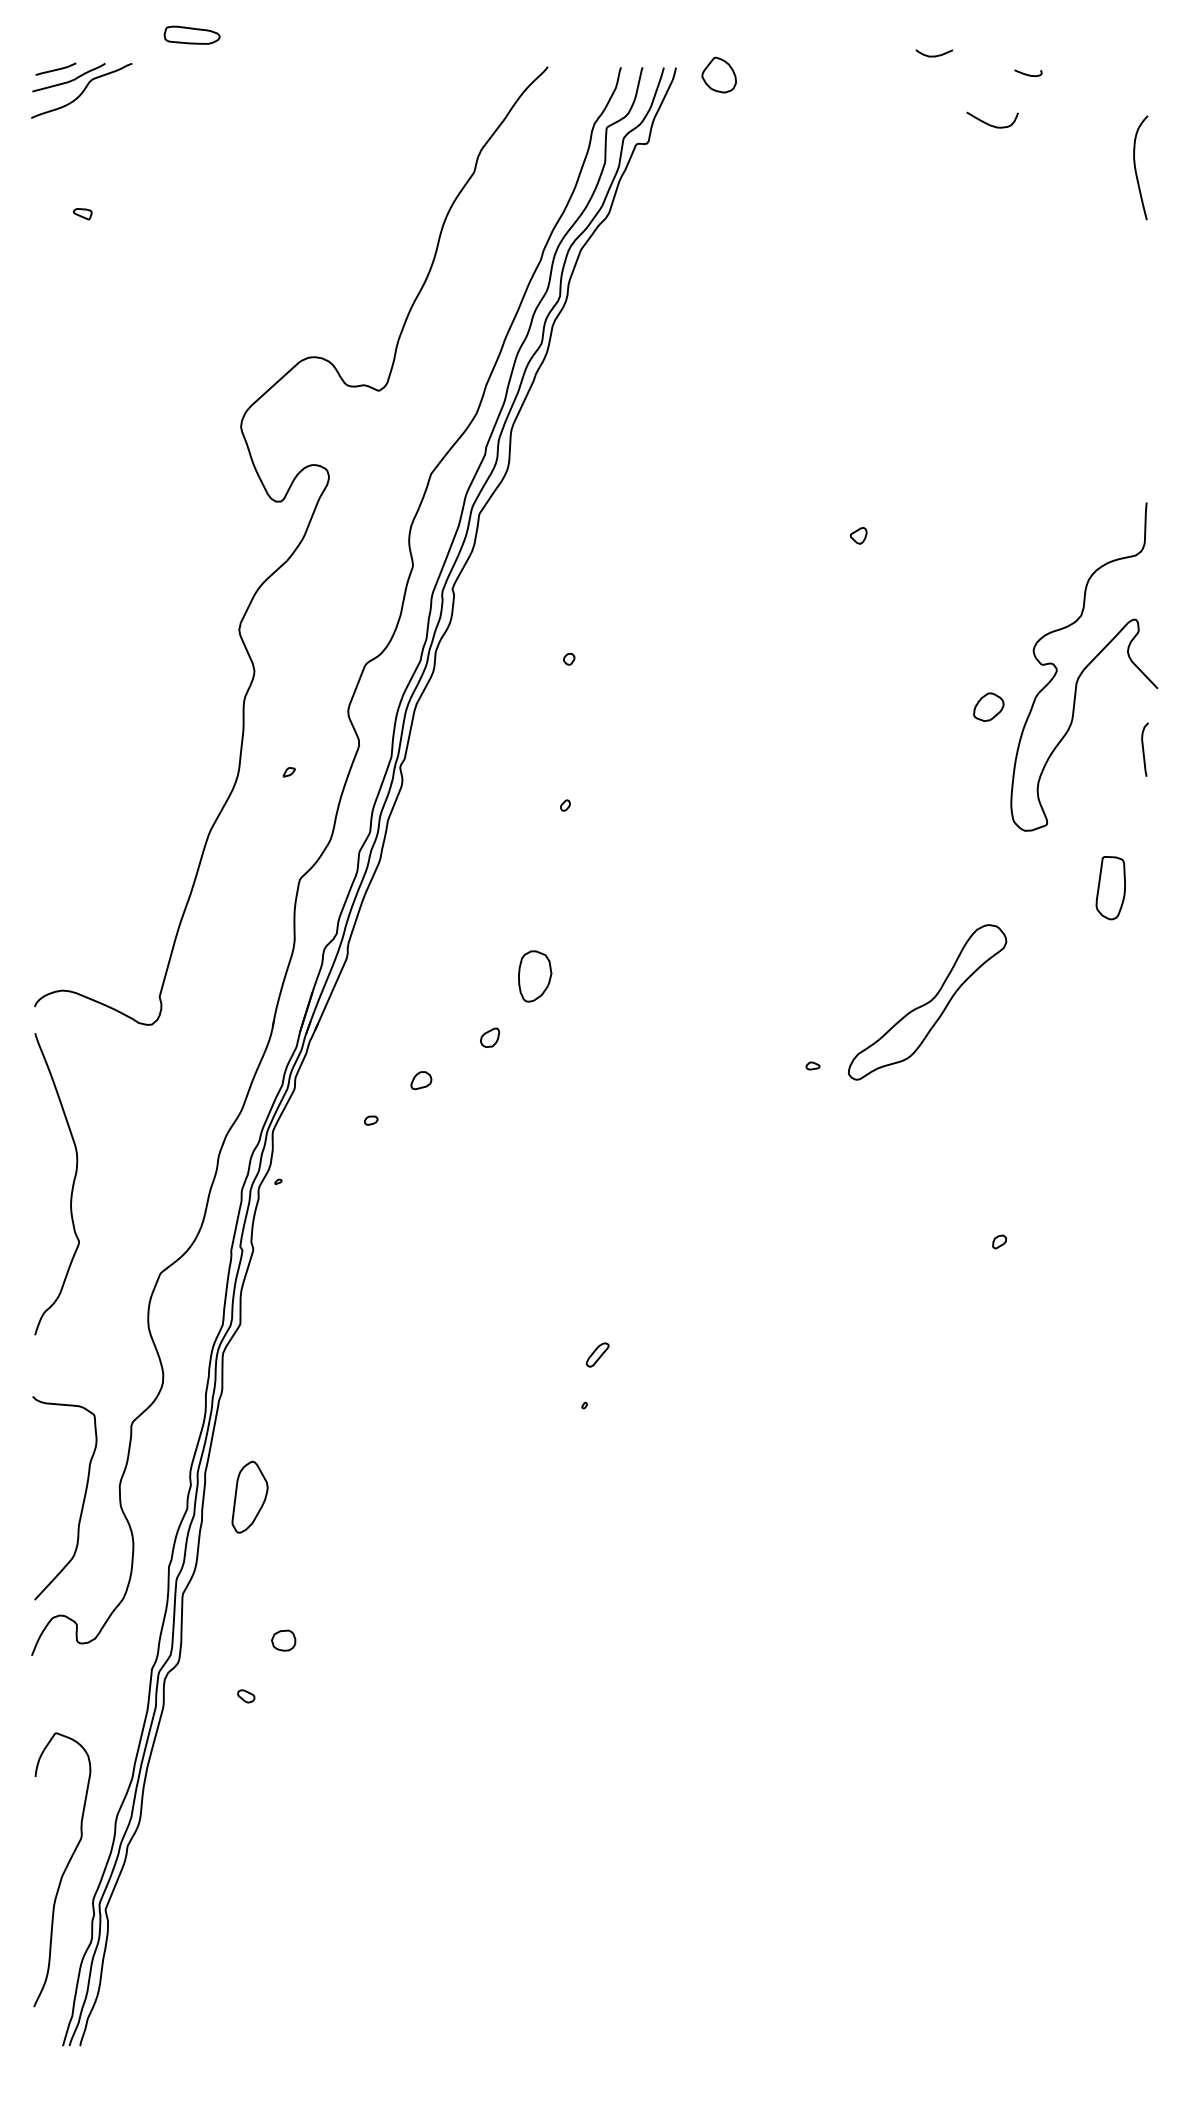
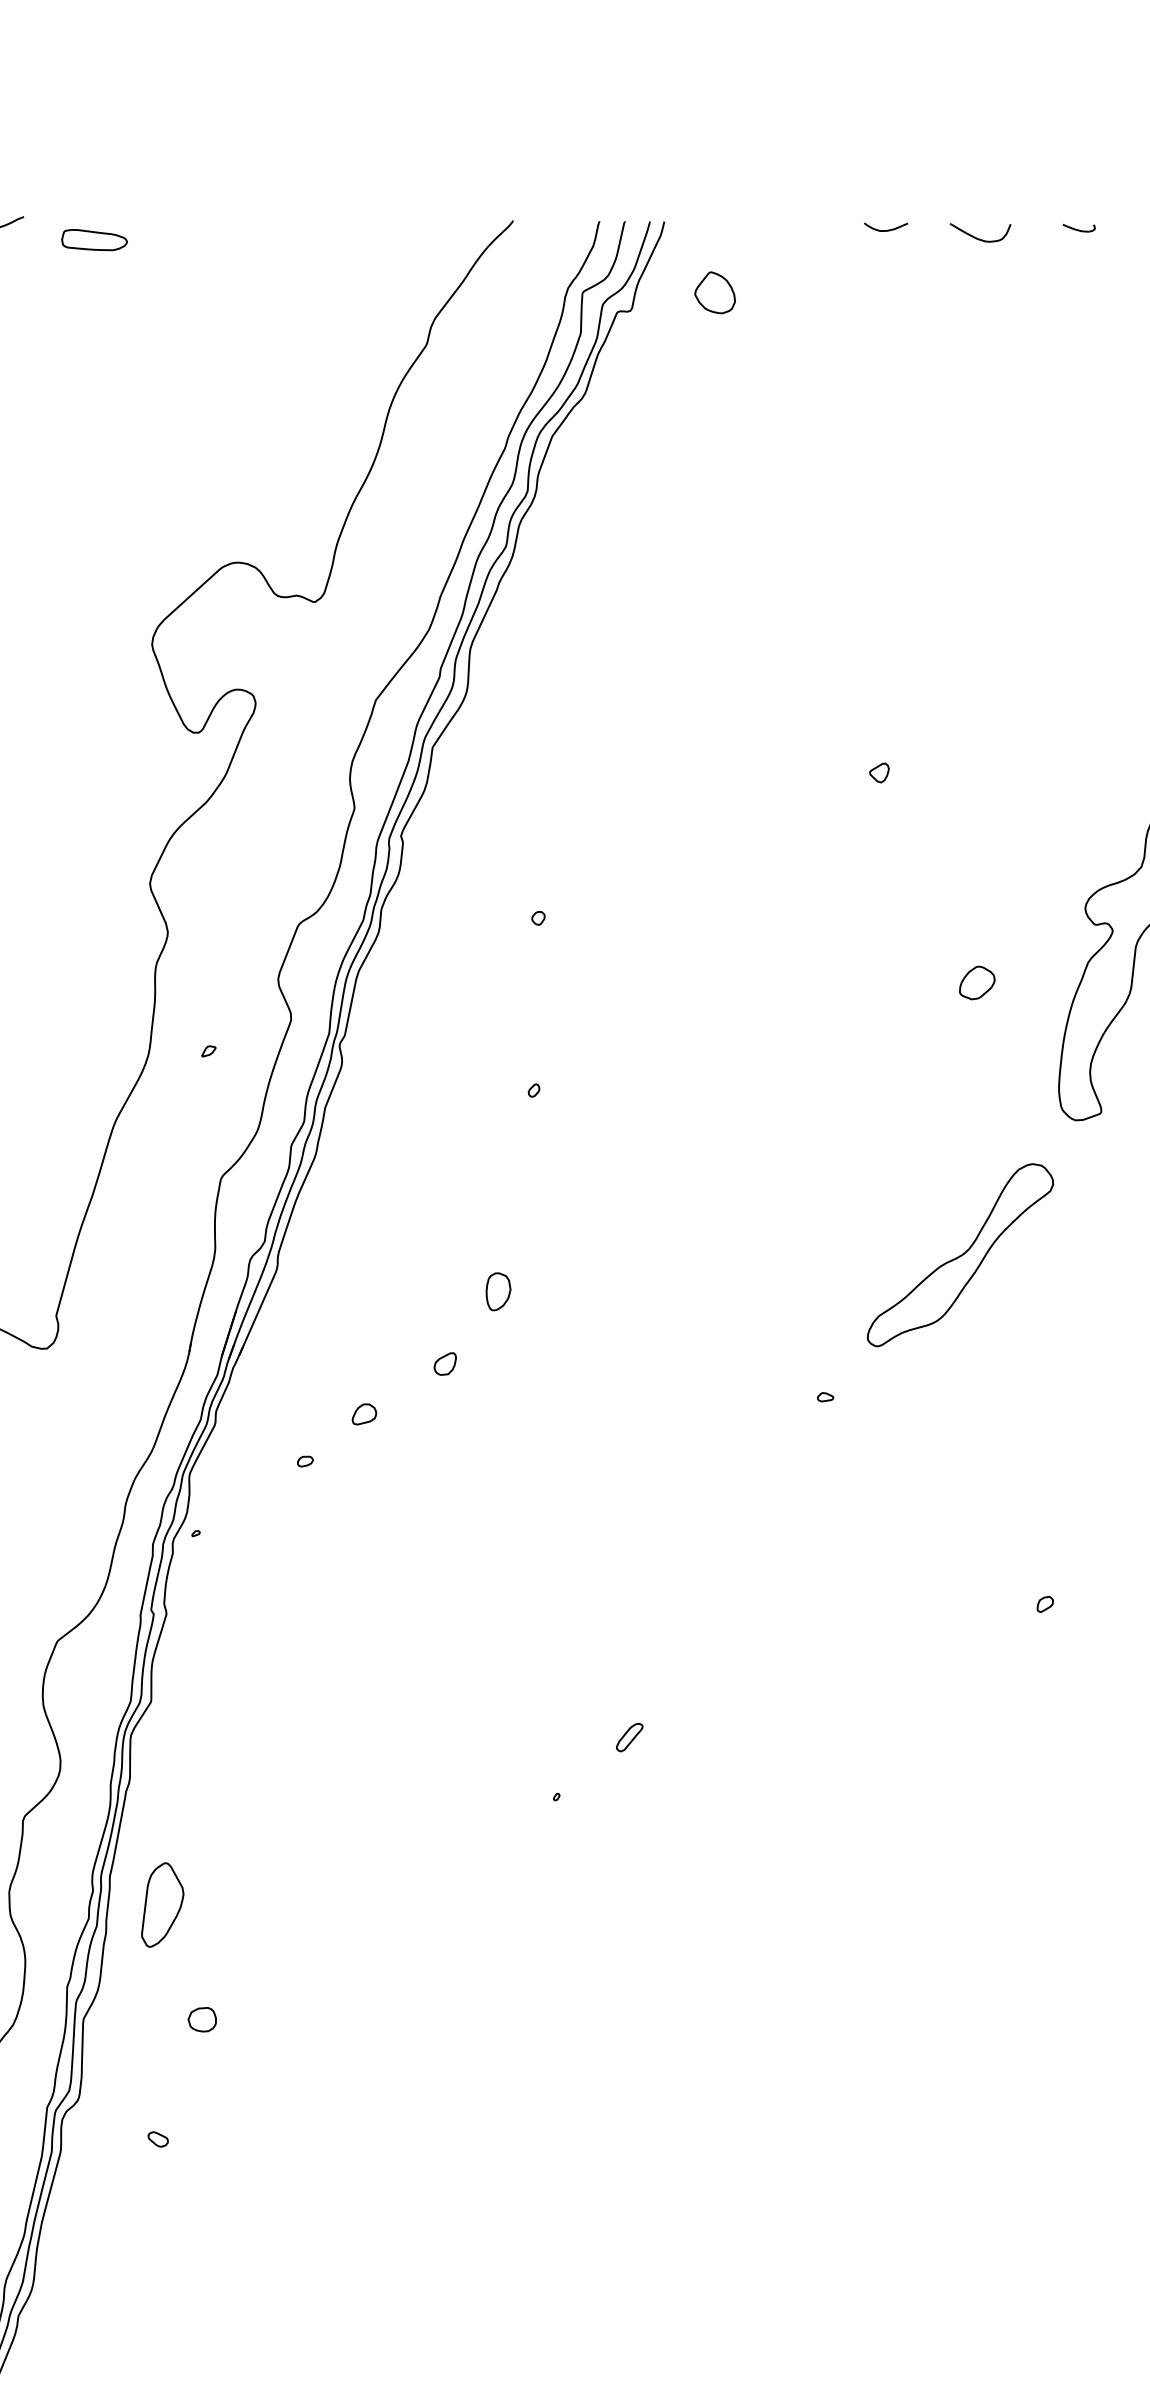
part: (191, 34) -> (93, 239), moved
curve: (934, 55) -> (886, 229), moved
part: (718, 74) -> (714, 292), moved
curve: (991, 124) -> (979, 237), moved
part: (988, 706) -> (976, 982), moved
part: (535, 976) -> (498, 1291), size x0.62
part: (927, 1002) -> (960, 1255), moved
part: (597, 1354) -> (629, 1736), moved
part: (283, 1640) -> (202, 2019), moved

